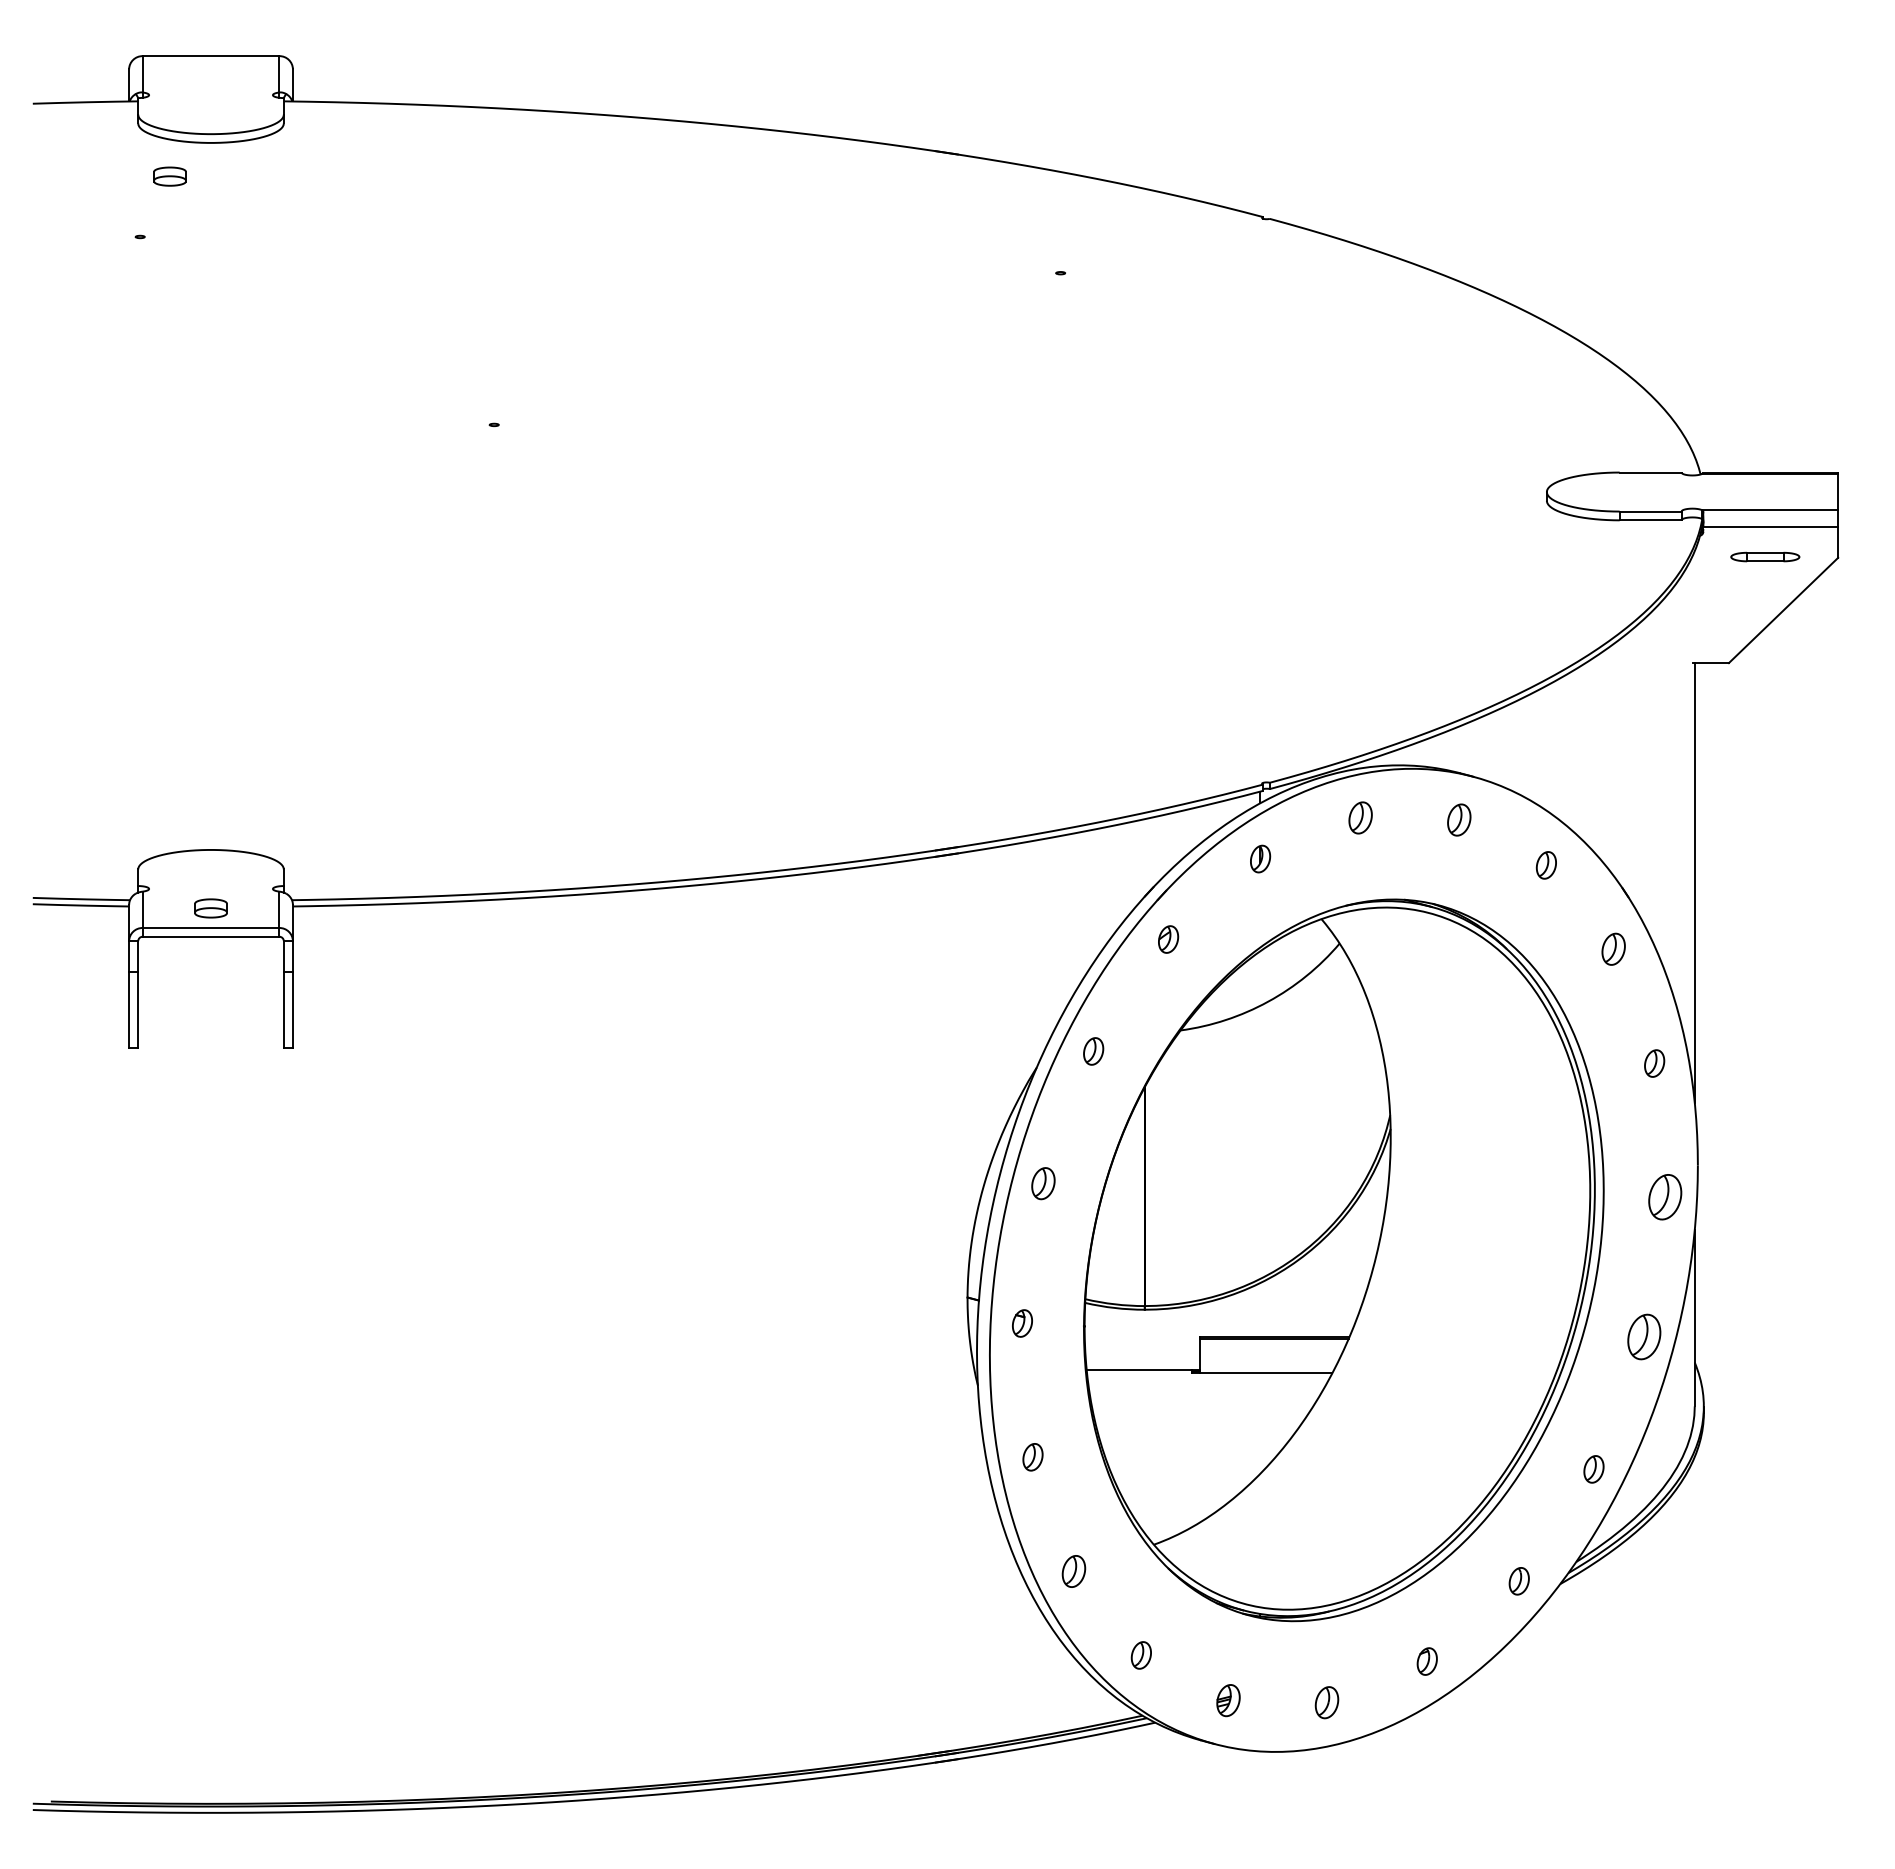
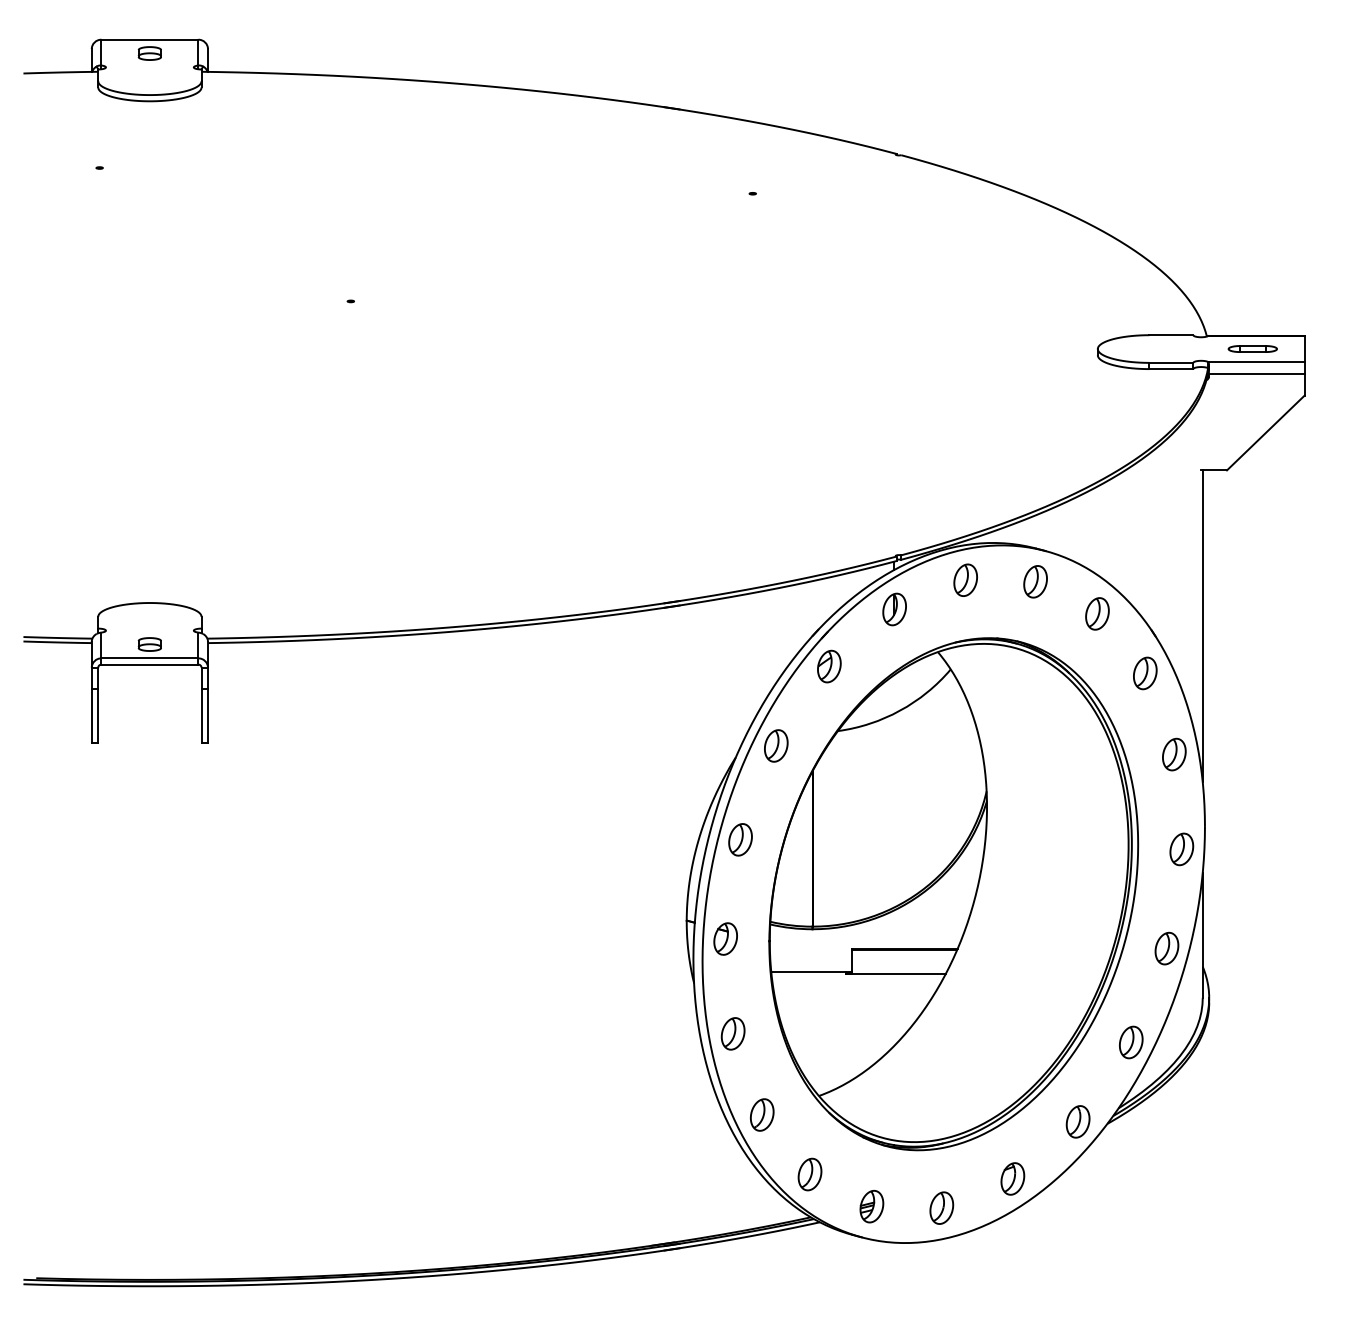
part: (169, 176) -> (149, 53), moved
part: (1765, 556) -> (1252, 348), moved
part: (1360, 817) -> (965, 579), size x1.43
part: (1459, 819) -> (1035, 581), size x1.43
part: (1260, 858) -> (894, 609), size x1.67
part: (1546, 865) -> (1097, 614), size x1.67
part: (1168, 939) -> (829, 666), size x1.67
part: (1613, 949) -> (1145, 673), size x1.43
part: (1093, 1051) -> (776, 746), size x1.67
part: (1654, 1063) -> (1174, 754), size x1.67
part: (1043, 1183) -> (740, 839), size x1.43
part: (1022, 1323) -> (725, 939), size x1.67
part: (1032, 1457) -> (732, 1034), size x1.67
part: (1593, 1469) -> (1130, 1042), size x1.67
part: (1073, 1571) -> (761, 1115), size x1.43
part: (1519, 1581) -> (1078, 1122), size x1.67
part: (1141, 1655) -> (810, 1174), size x1.67
part: (1427, 1661) -> (1013, 1178), size x1.67
part: (1228, 1700) -> (871, 1206), size x1.43
part: (1326, 1702) -> (941, 1207), size x1.43

